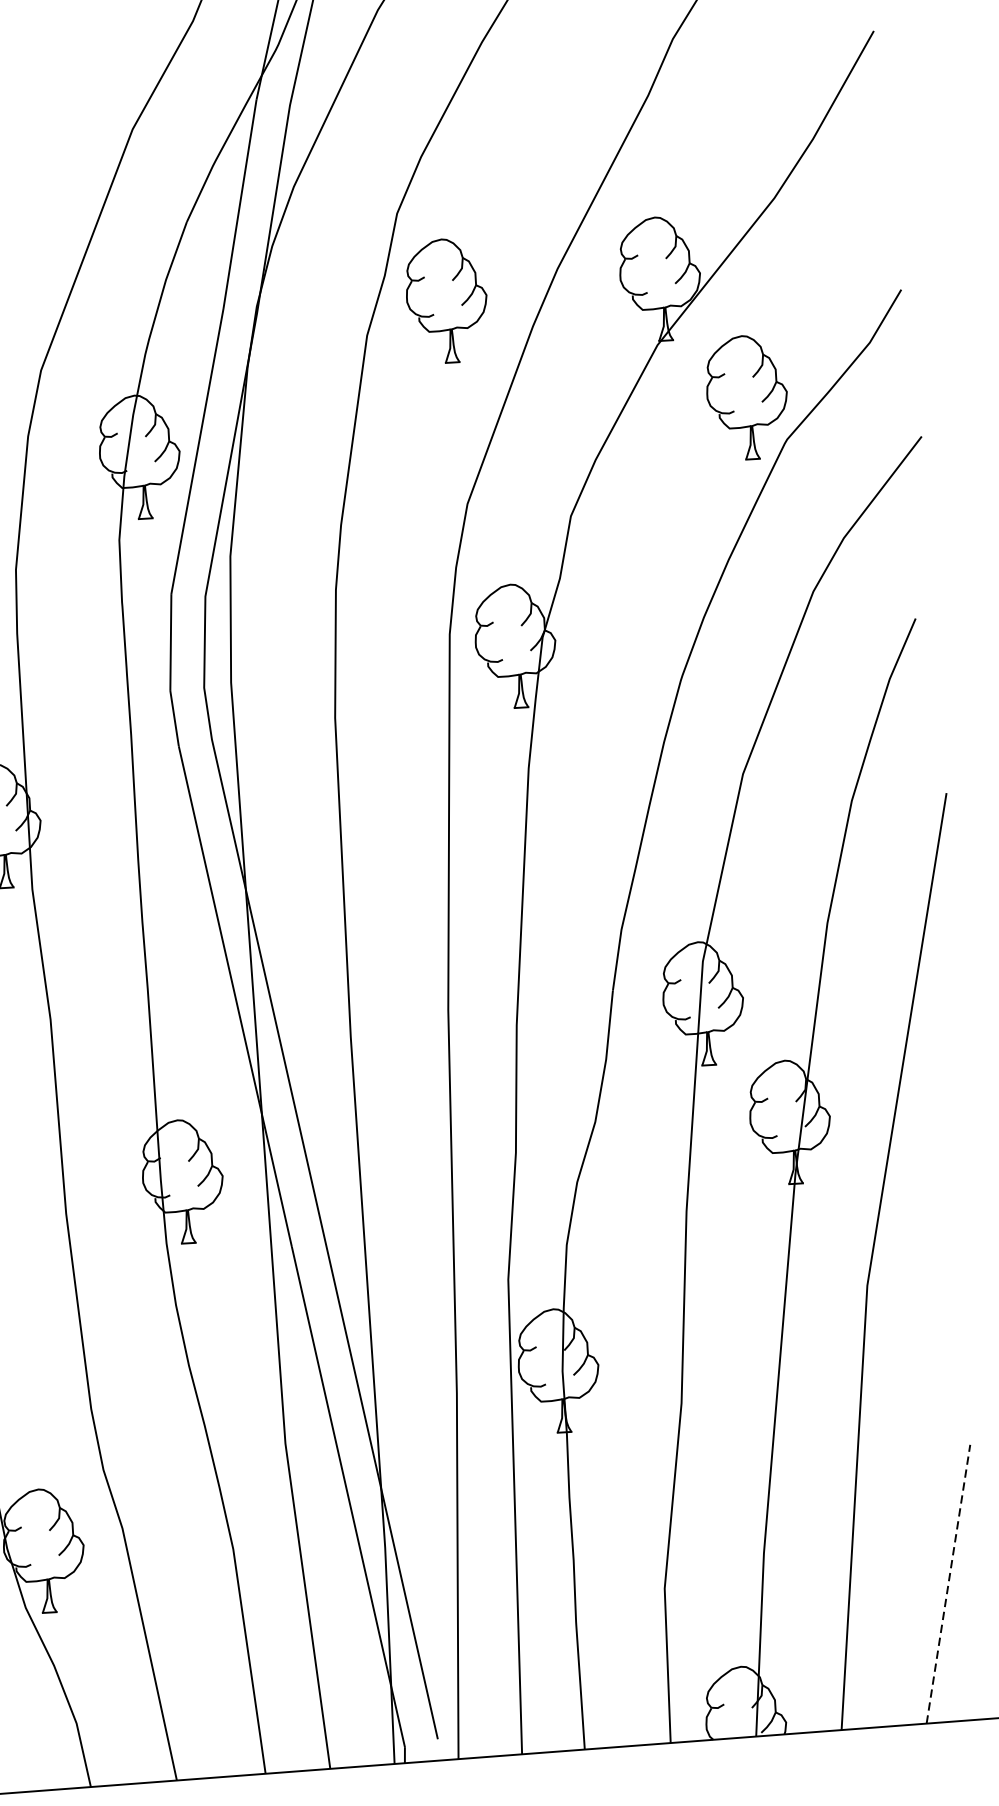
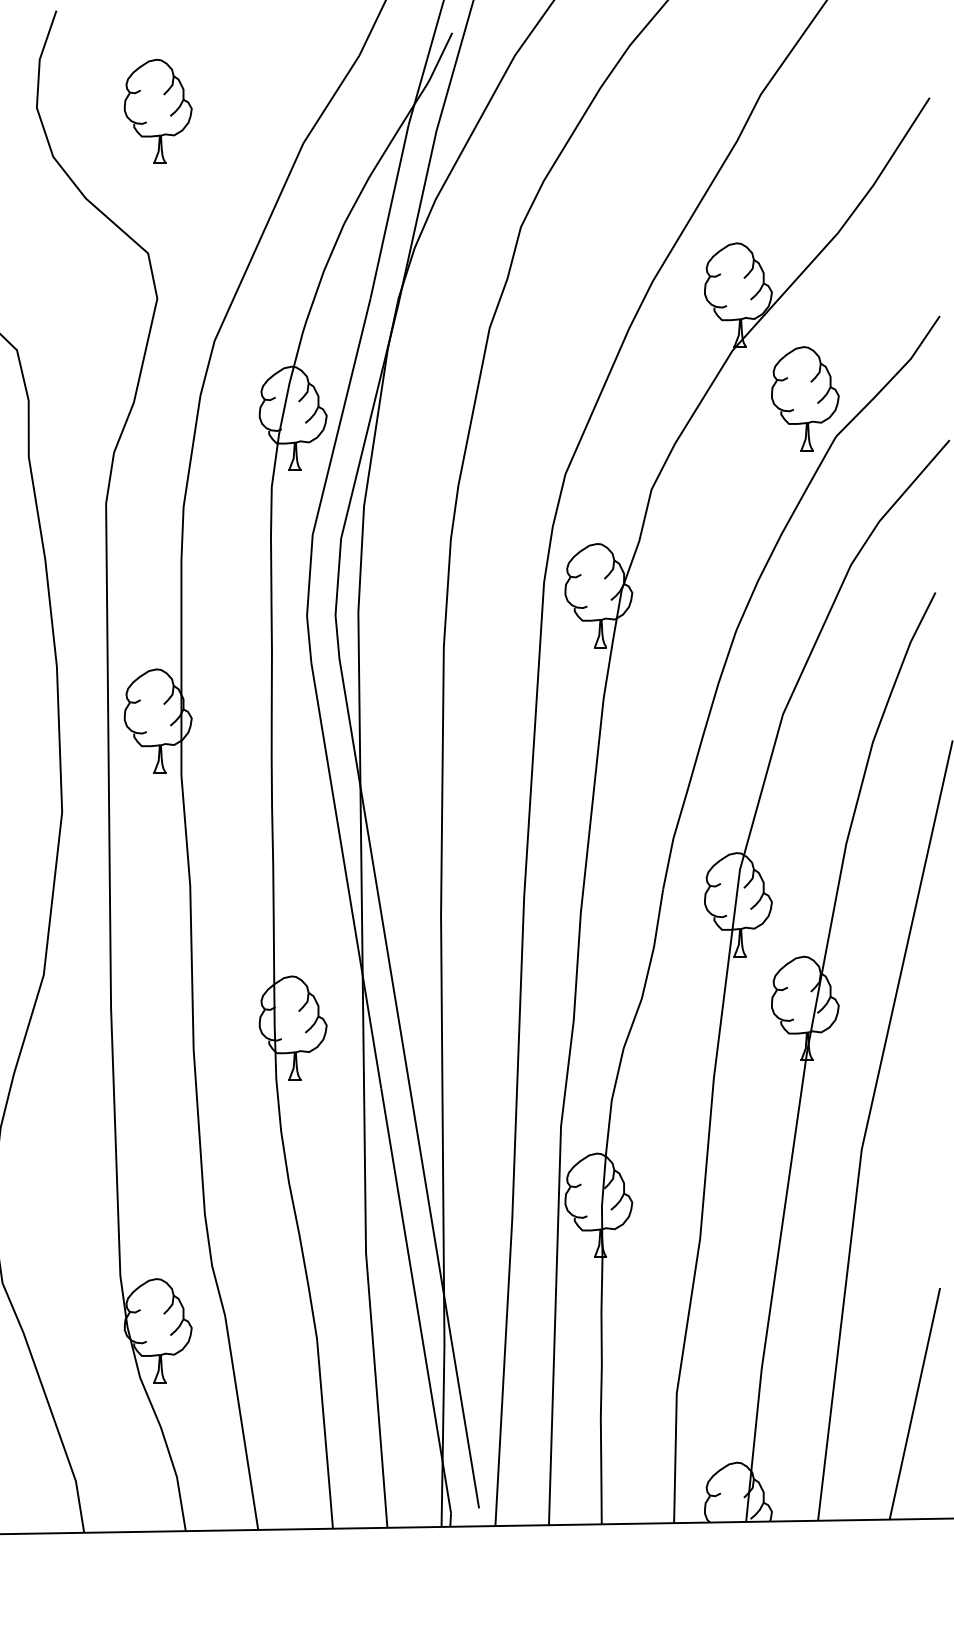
part: (447, 300) -> (558, 302), removed
line: (949, 1583) -> (915, 1403), dashed -> solid

